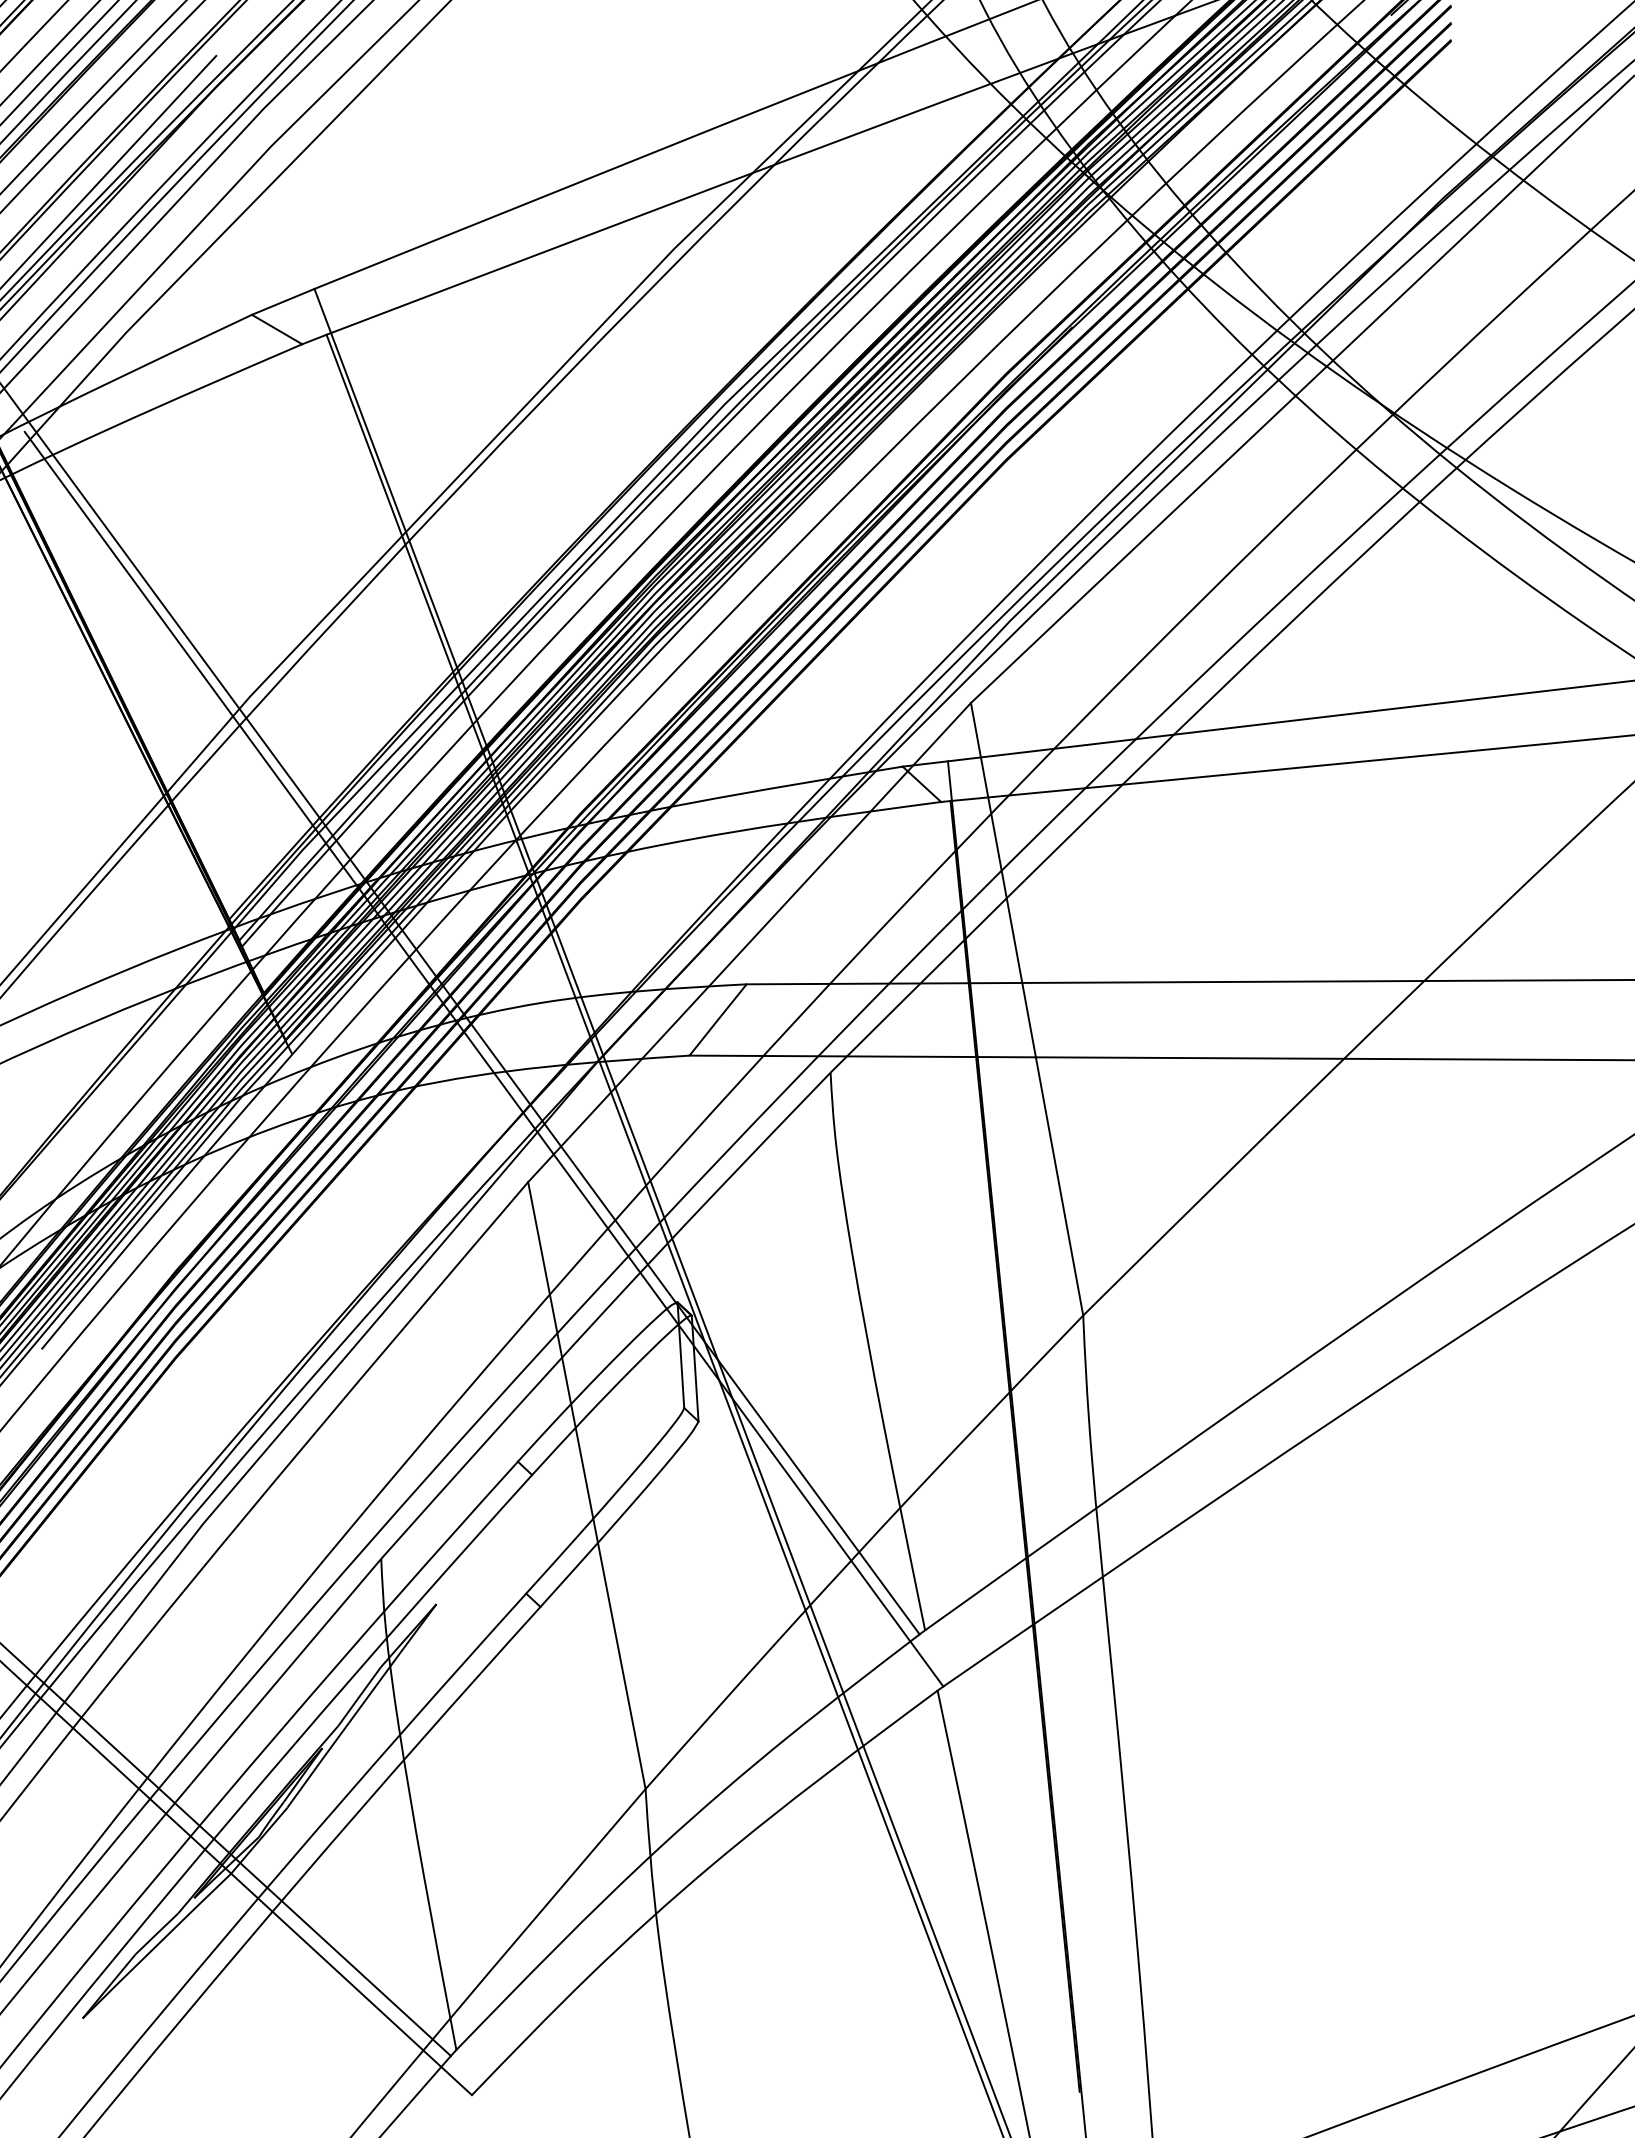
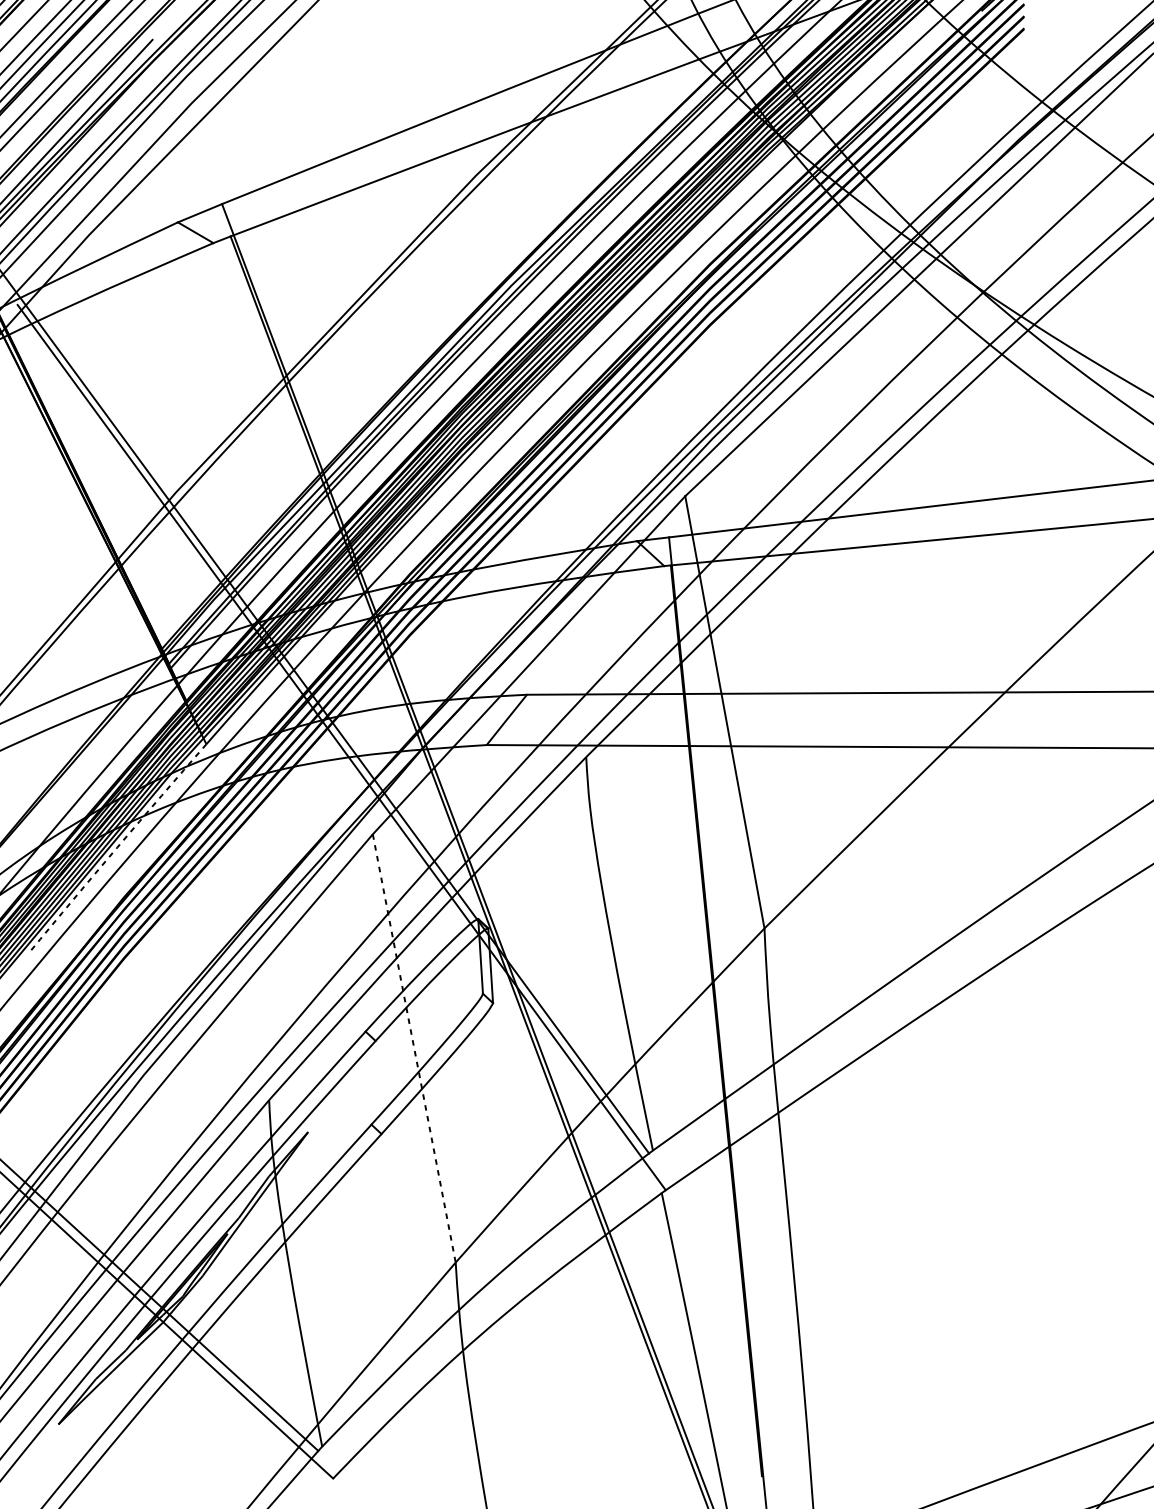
arc: (165, 1201) -> (116, 847), solid -> dashed
line: (586, 1486) -> (414, 1049), solid -> dashed

